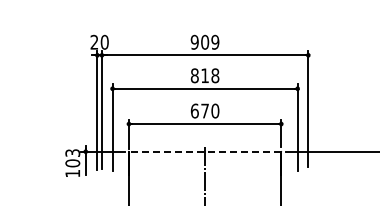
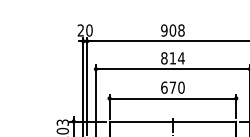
text: (215, 42) -> (181, 30), 909 -> 908
text: (215, 75) -> (181, 58), 818 -> 814
line: (205, 151) -> (173, 121), dashed -> solid

